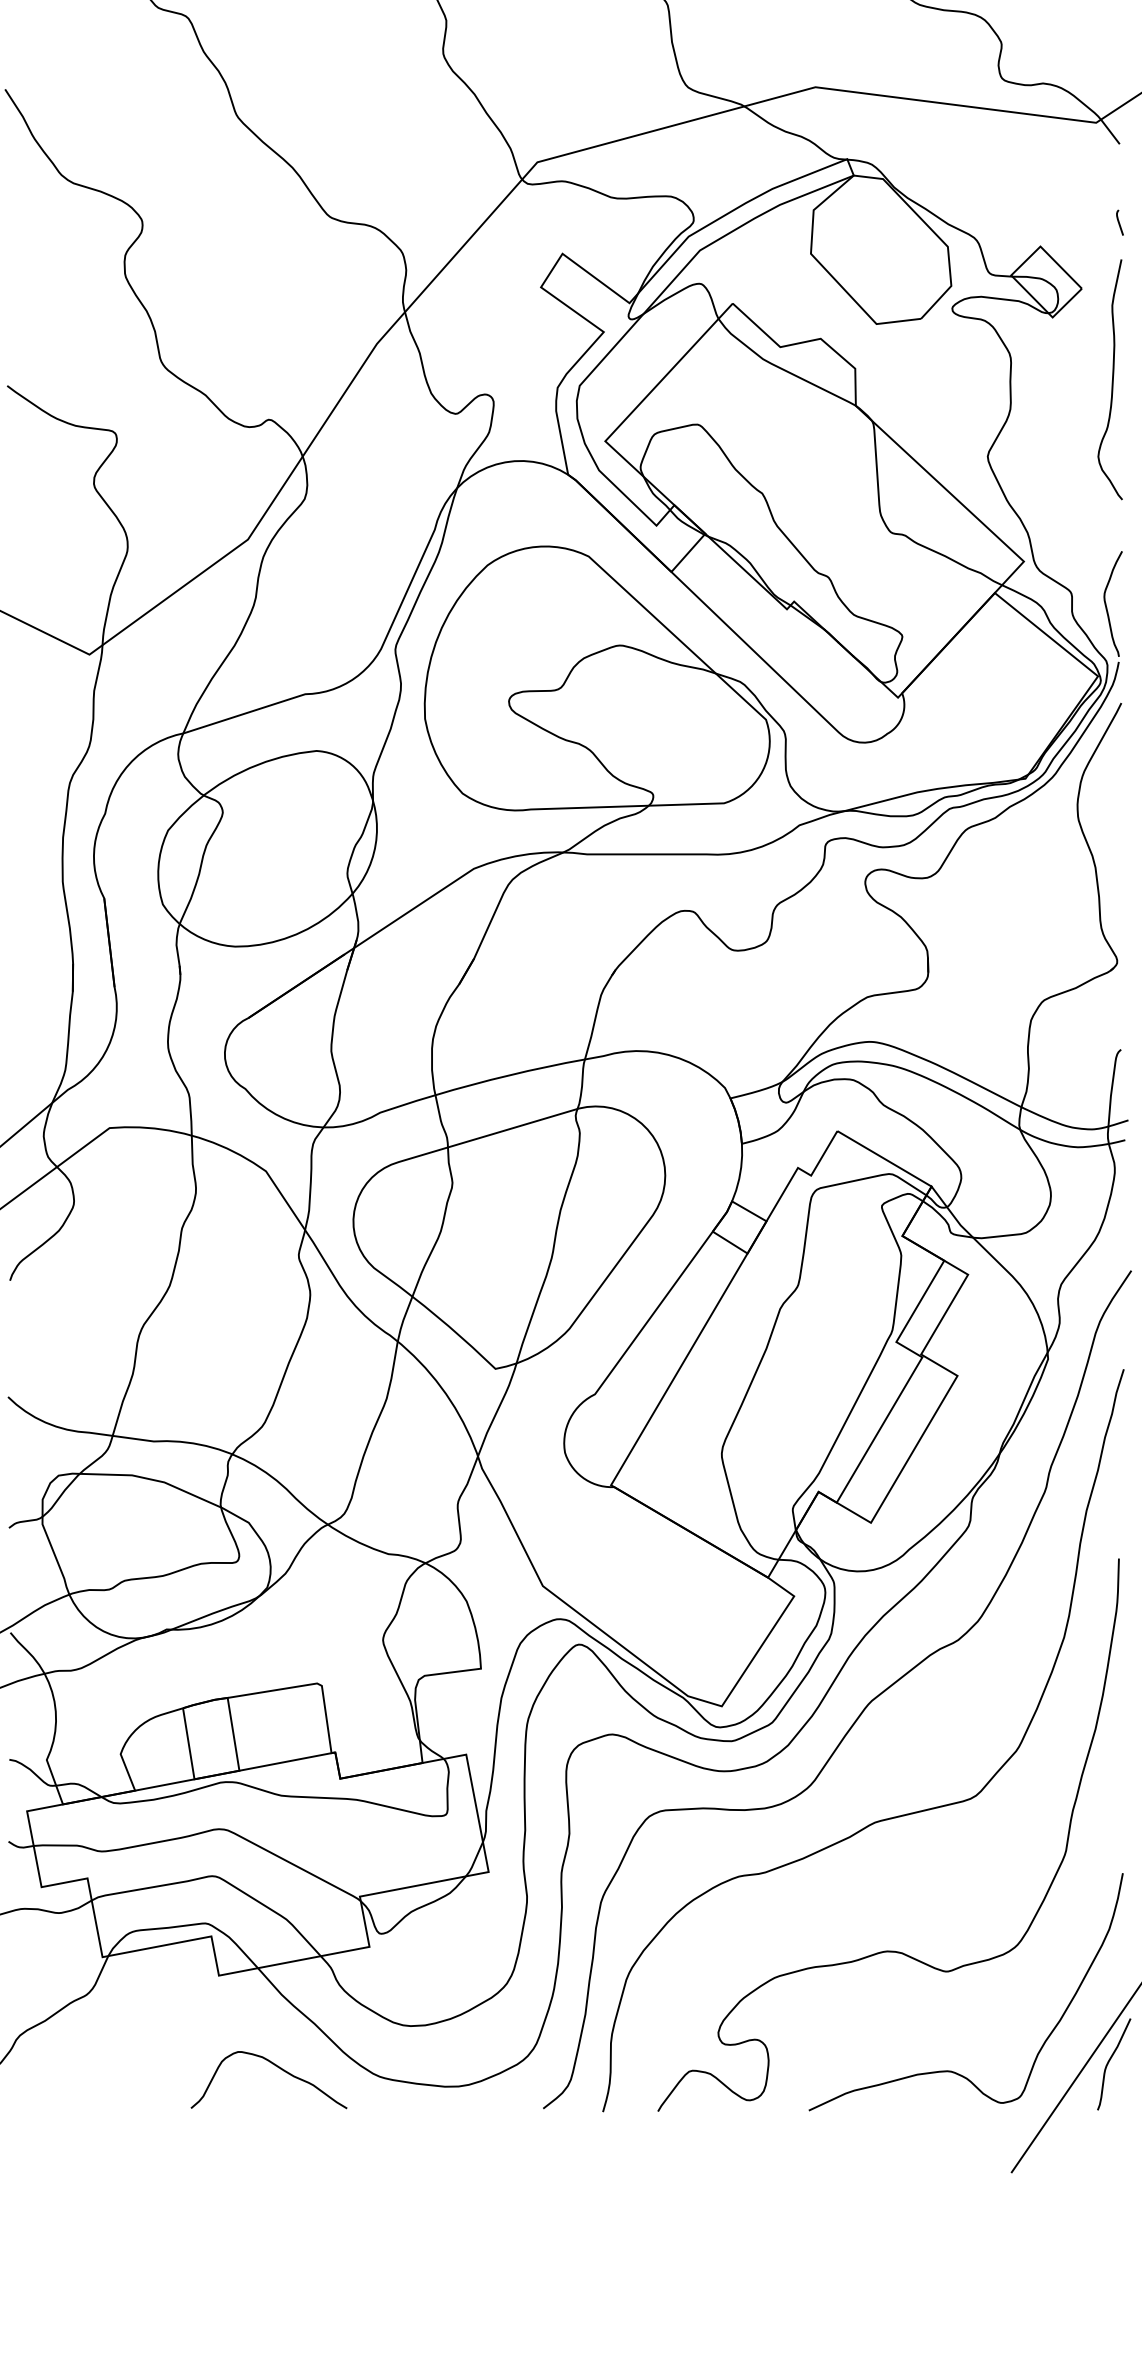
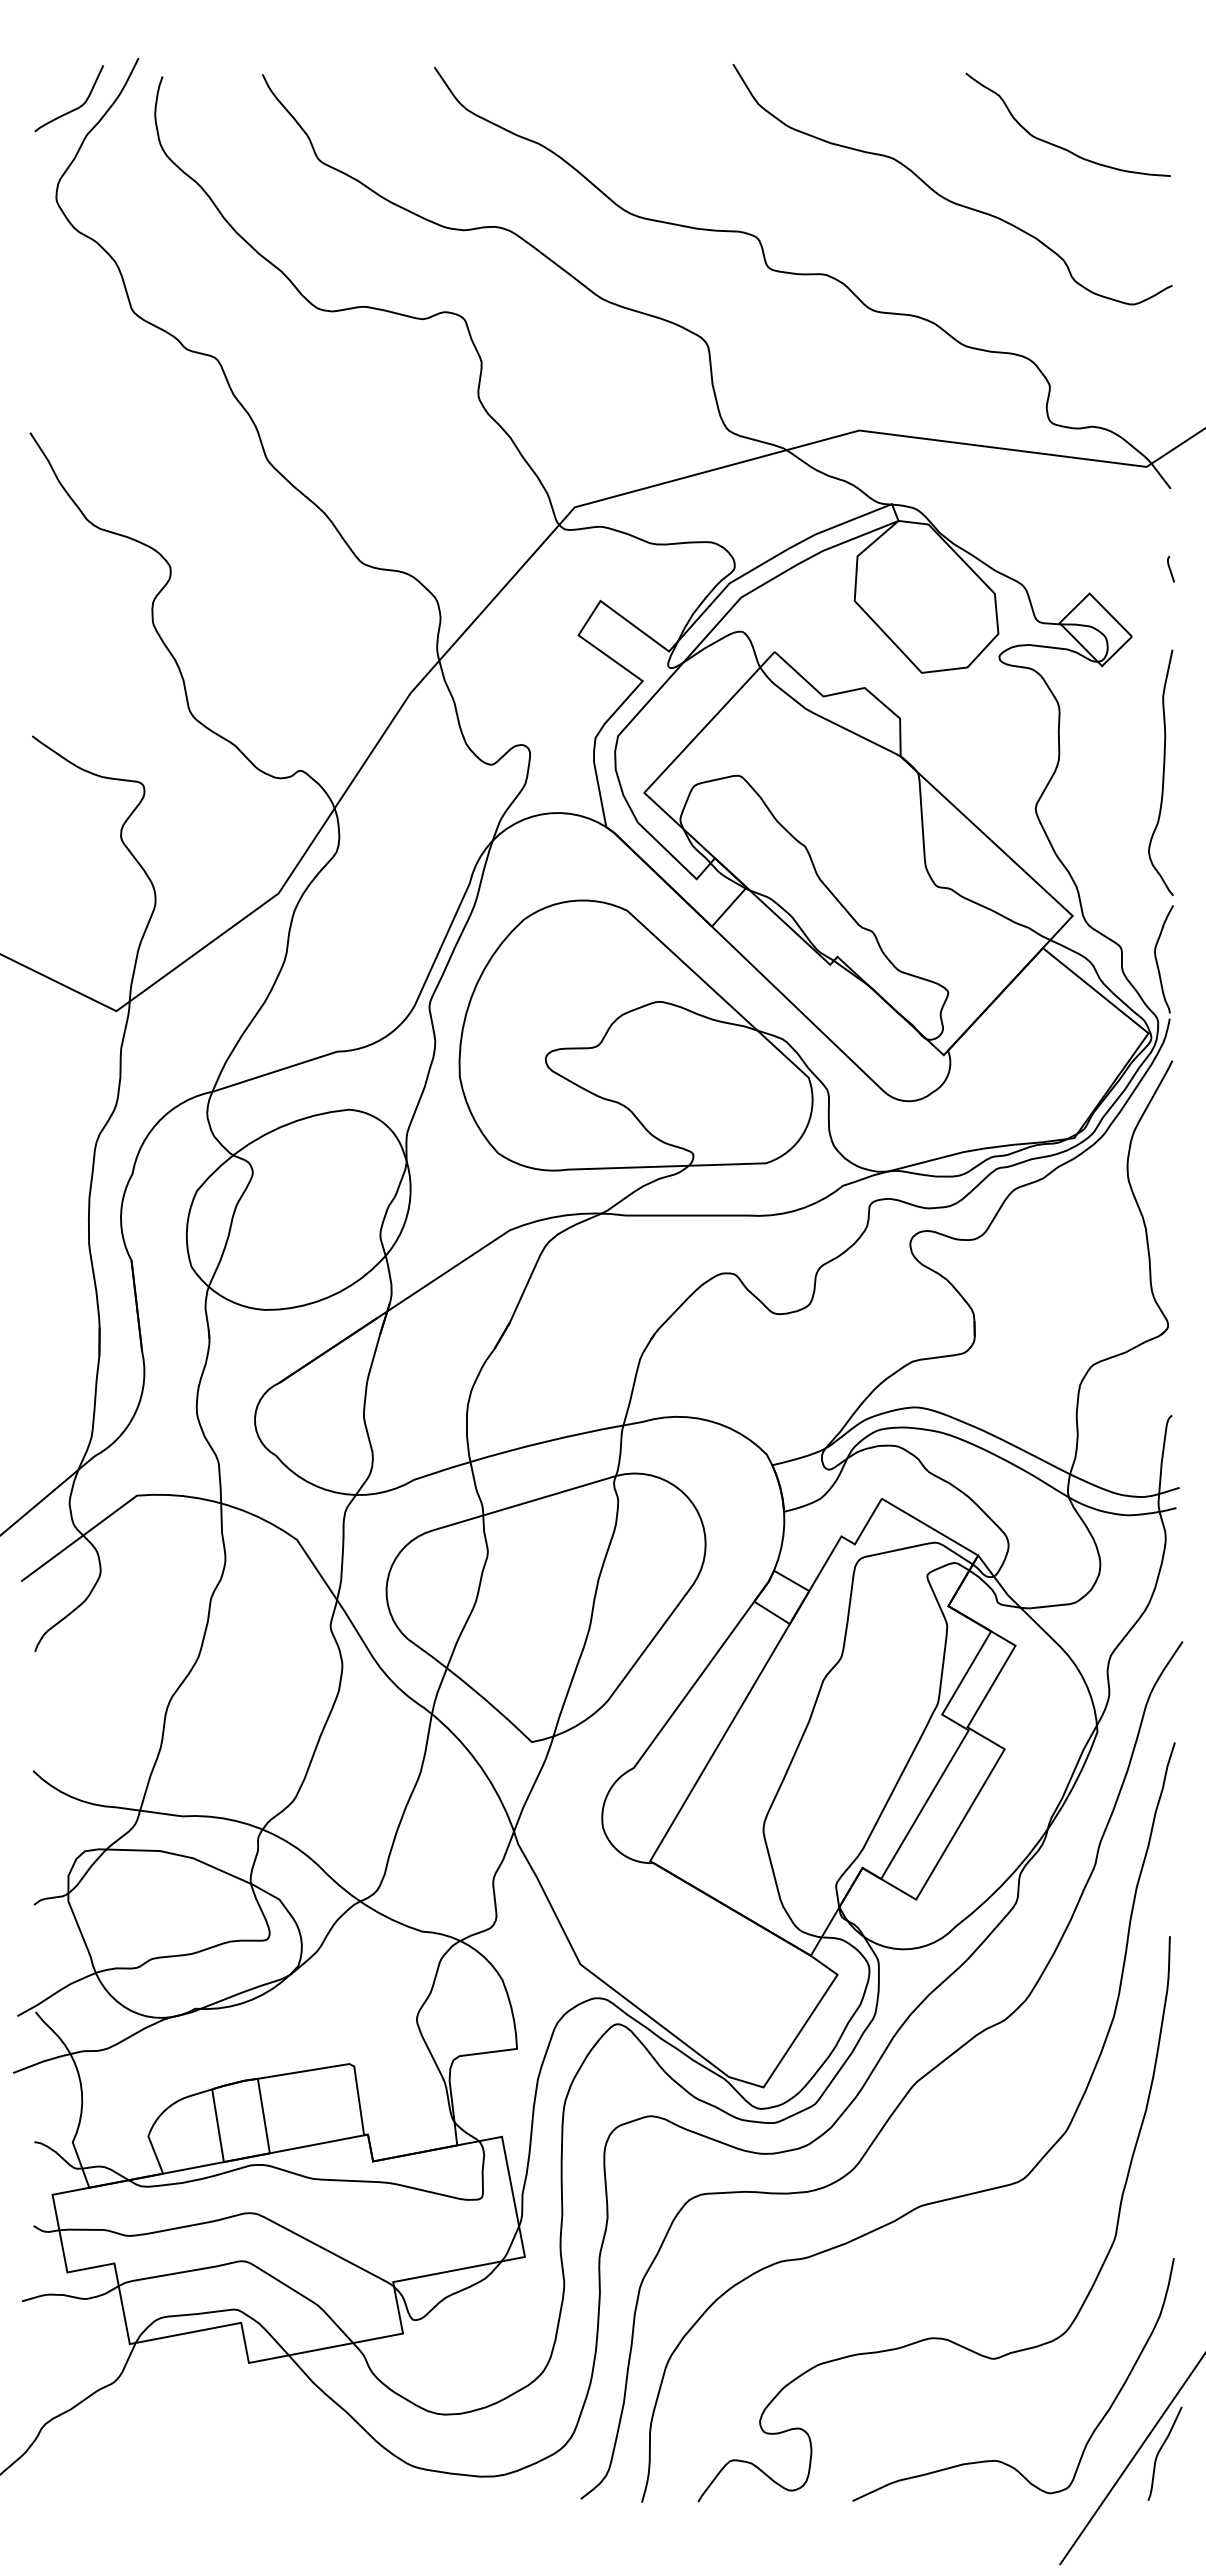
curve: (1111, 379) -> (1162, 772), moved
curve: (276, 2067) -> (307, 2456), removed

